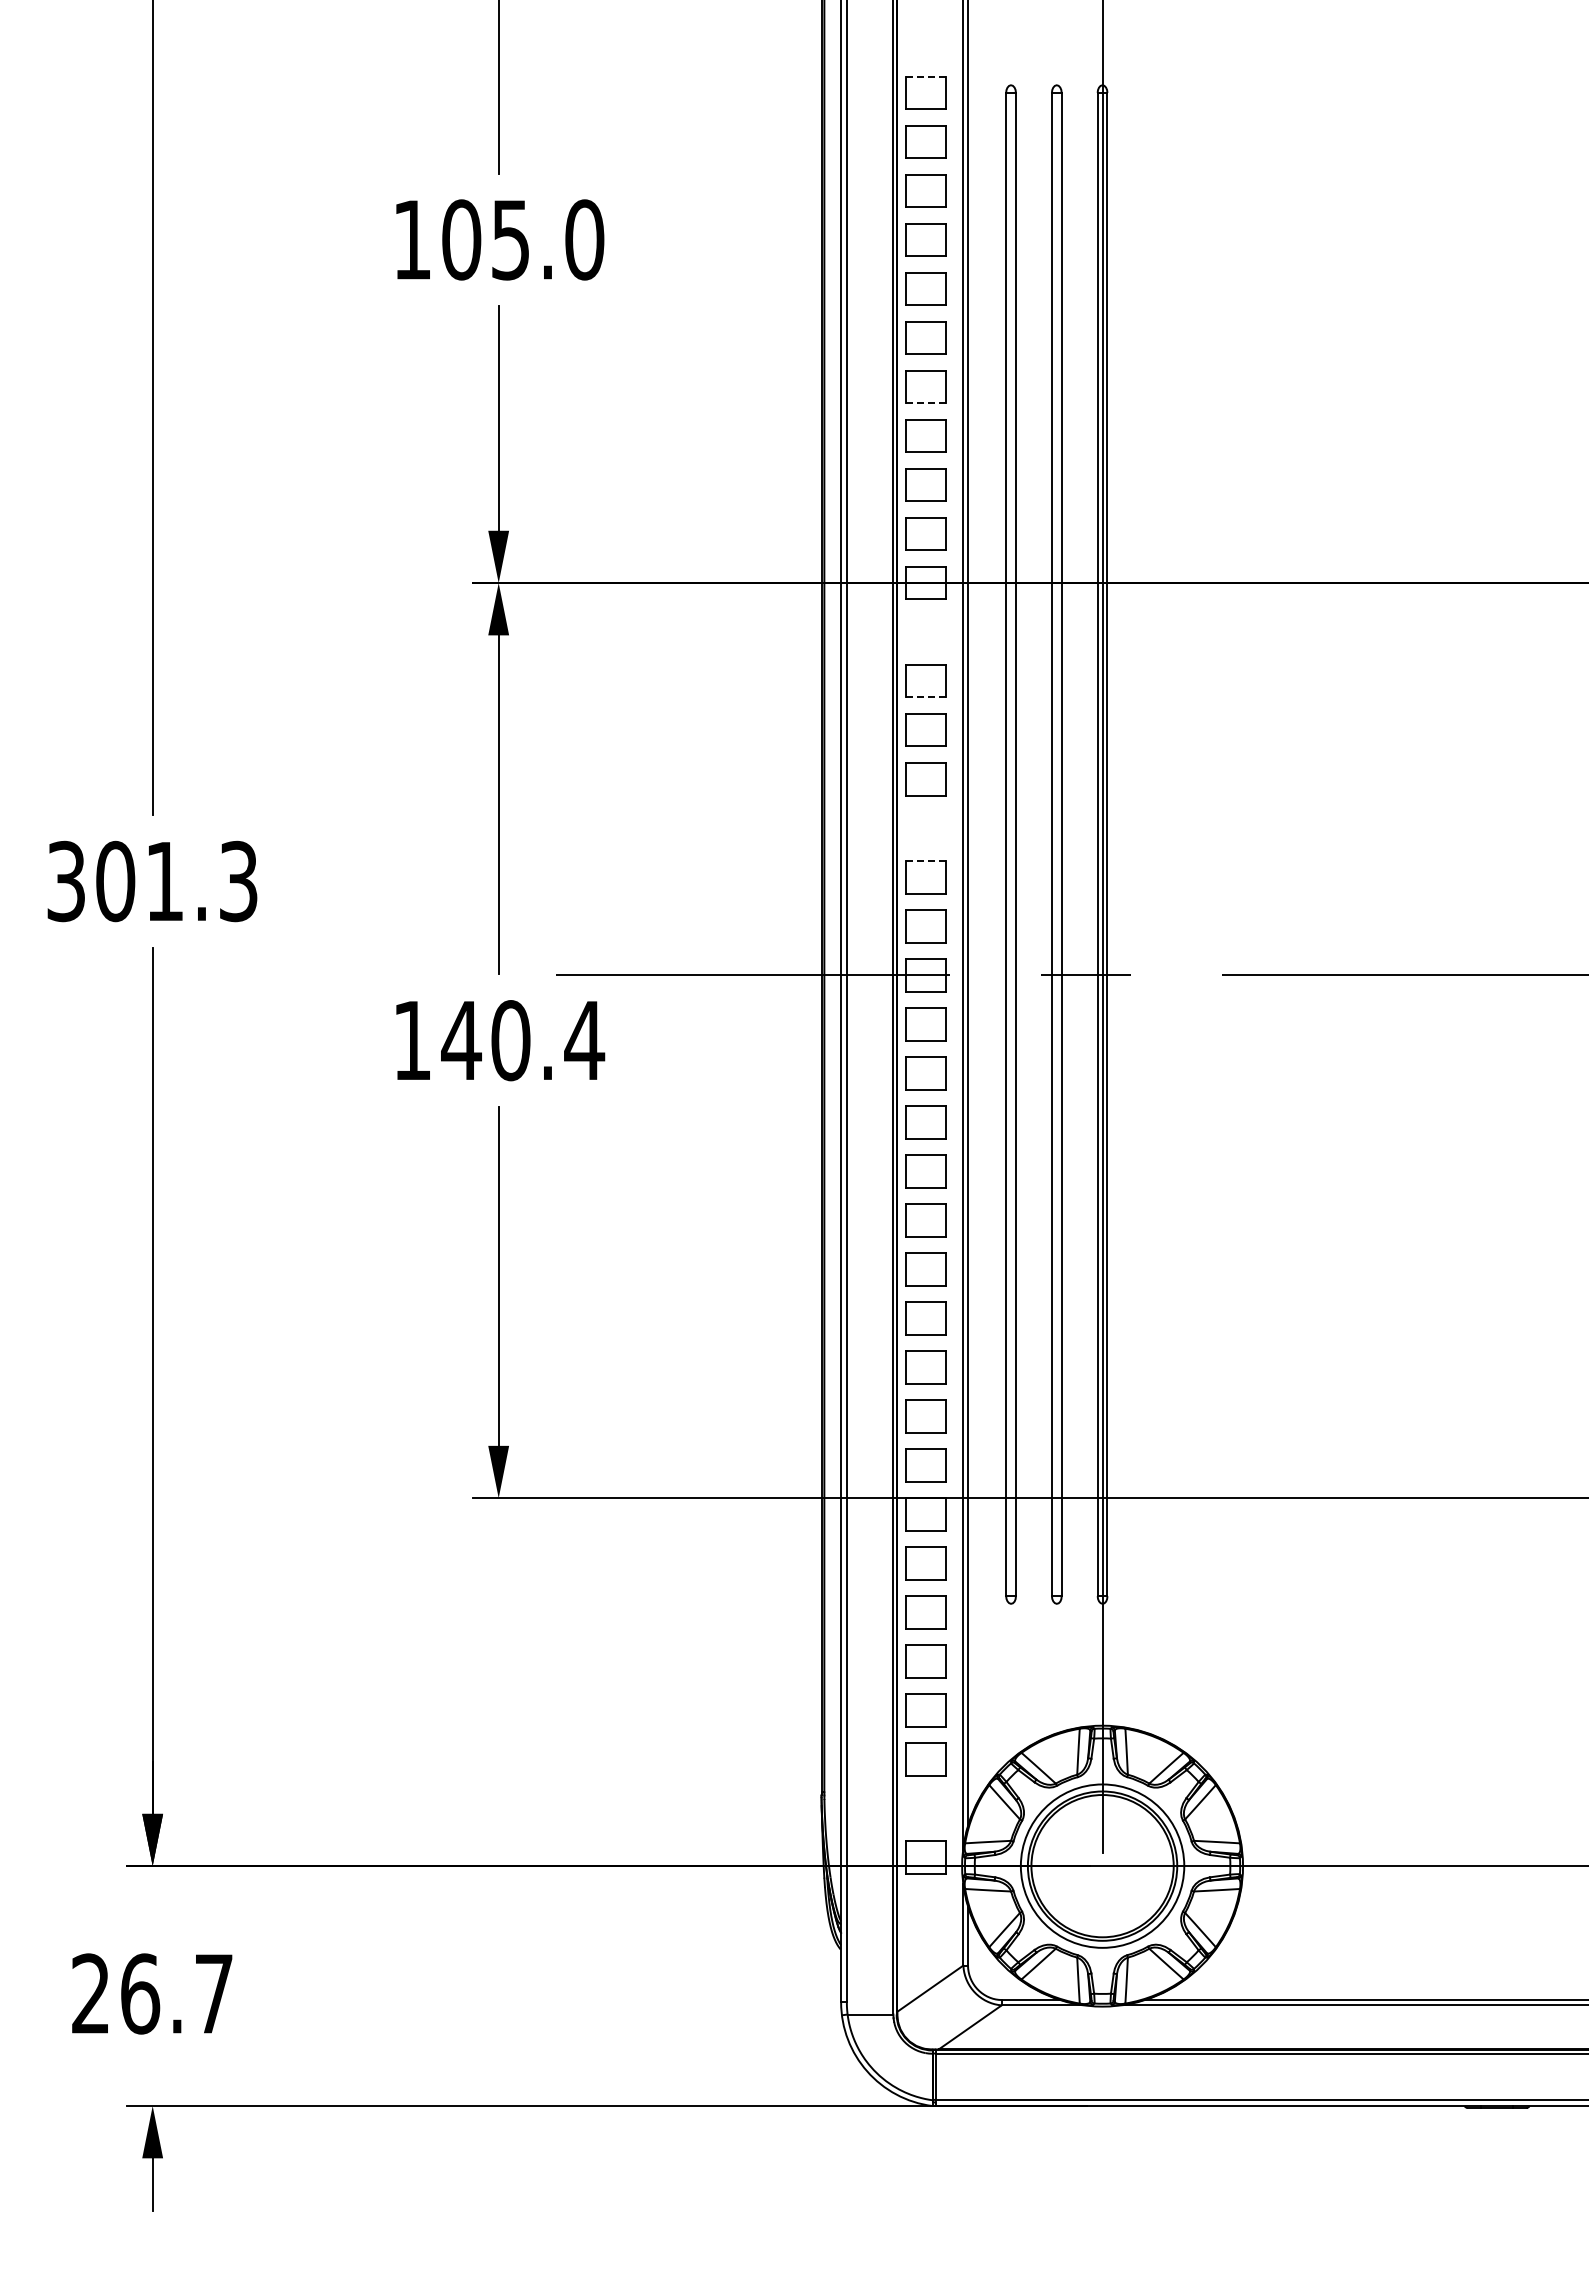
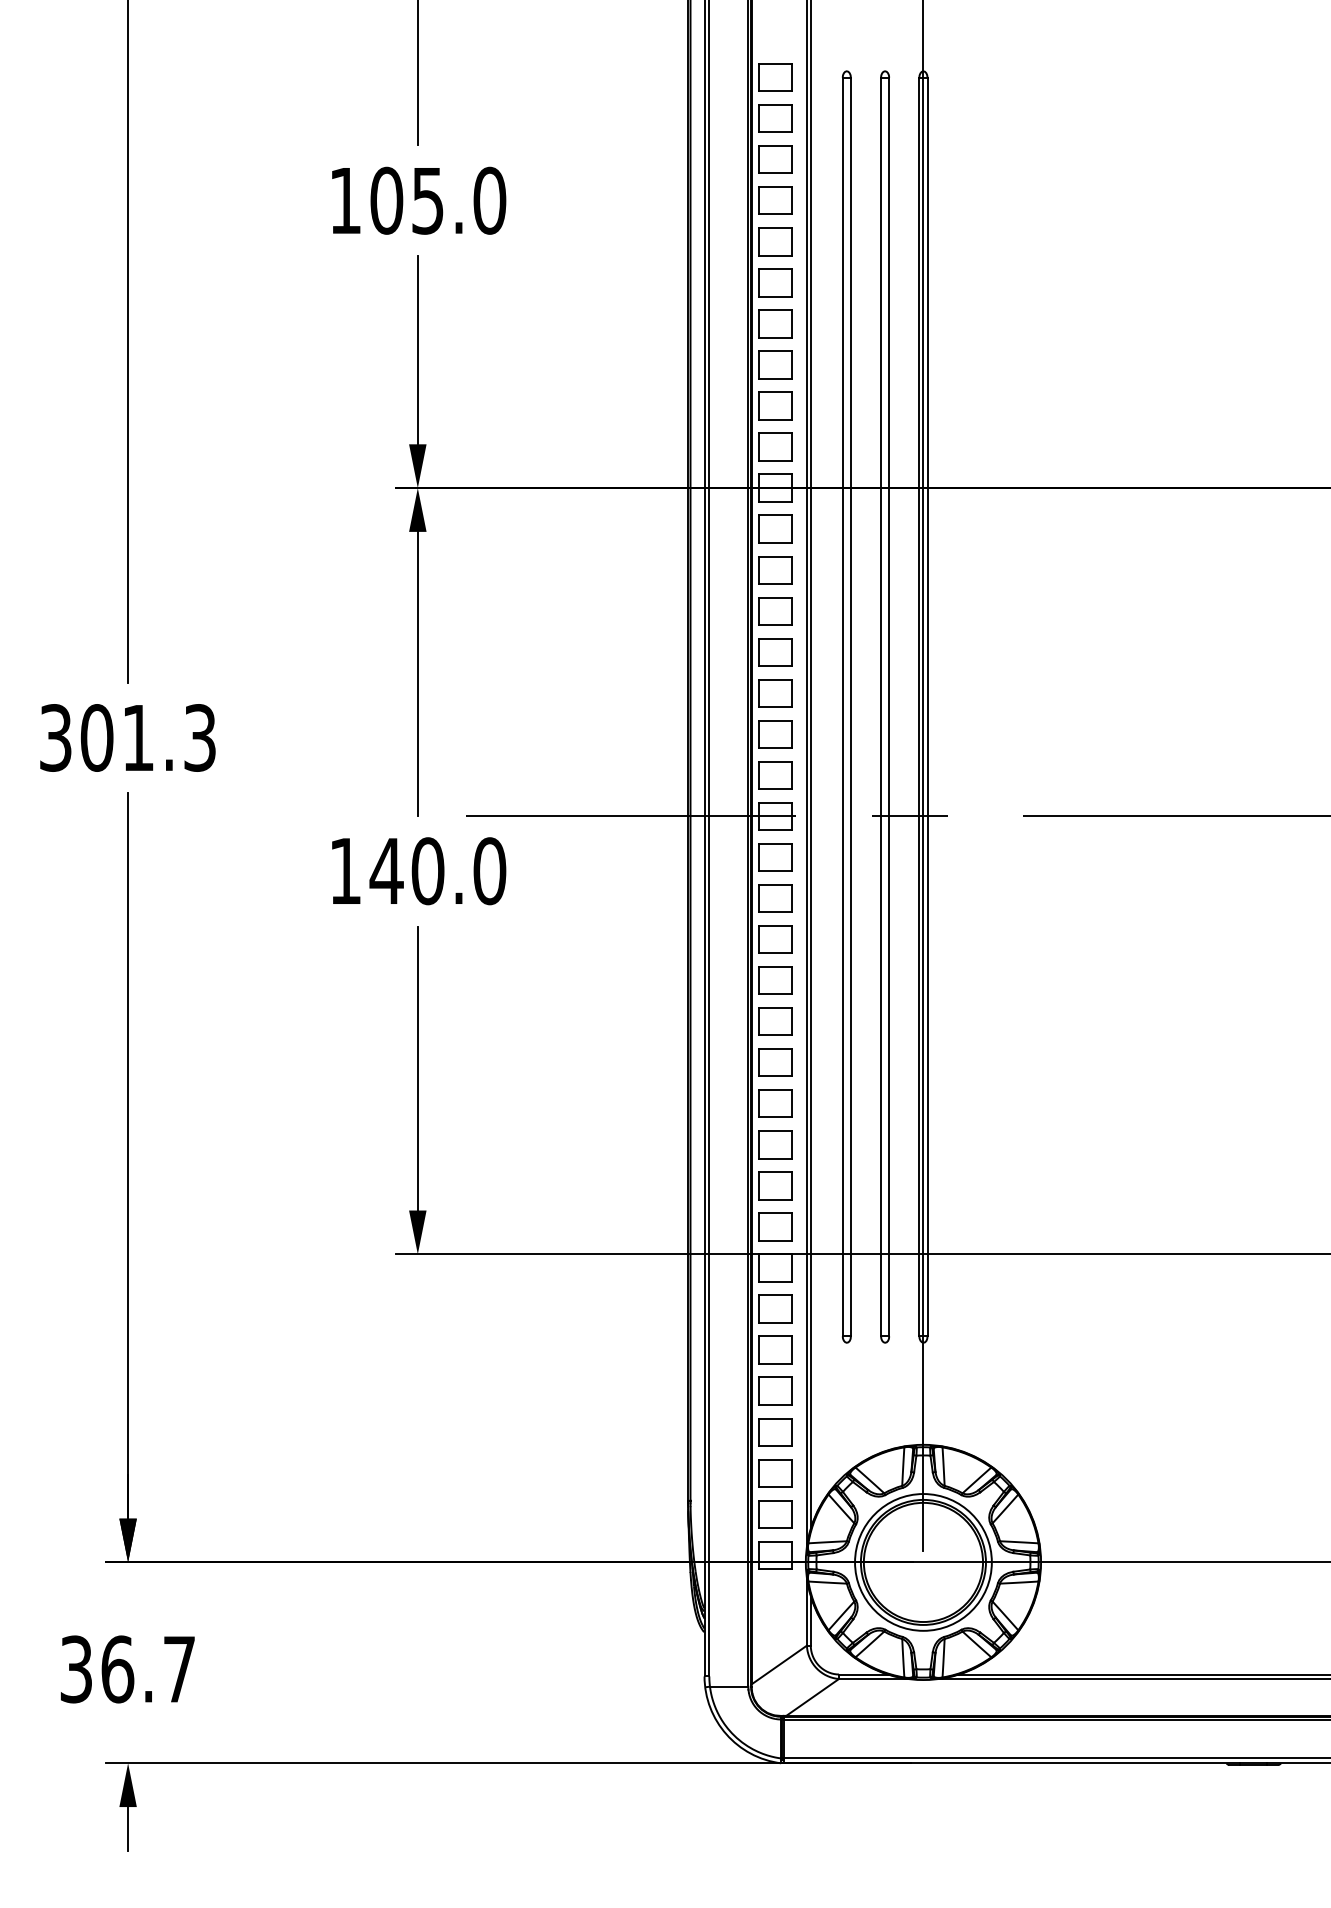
line: (926, 76) -> (776, 63), dashed -> solid
line: (926, 403) -> (776, 337), dashed -> solid
part: (925, 631) -> (775, 528), added
line: (926, 697) -> (776, 583), dashed -> solid
part: (925, 828) -> (775, 693), added
line: (926, 860) -> (776, 720), dashed -> solid
text: (584, 1040) -> (489, 871), 140.4 -> 140.0
part: (925, 1808) -> (775, 1514), added
text: (90, 1993) -> (76, 1669), 26.7 -> 36.7

